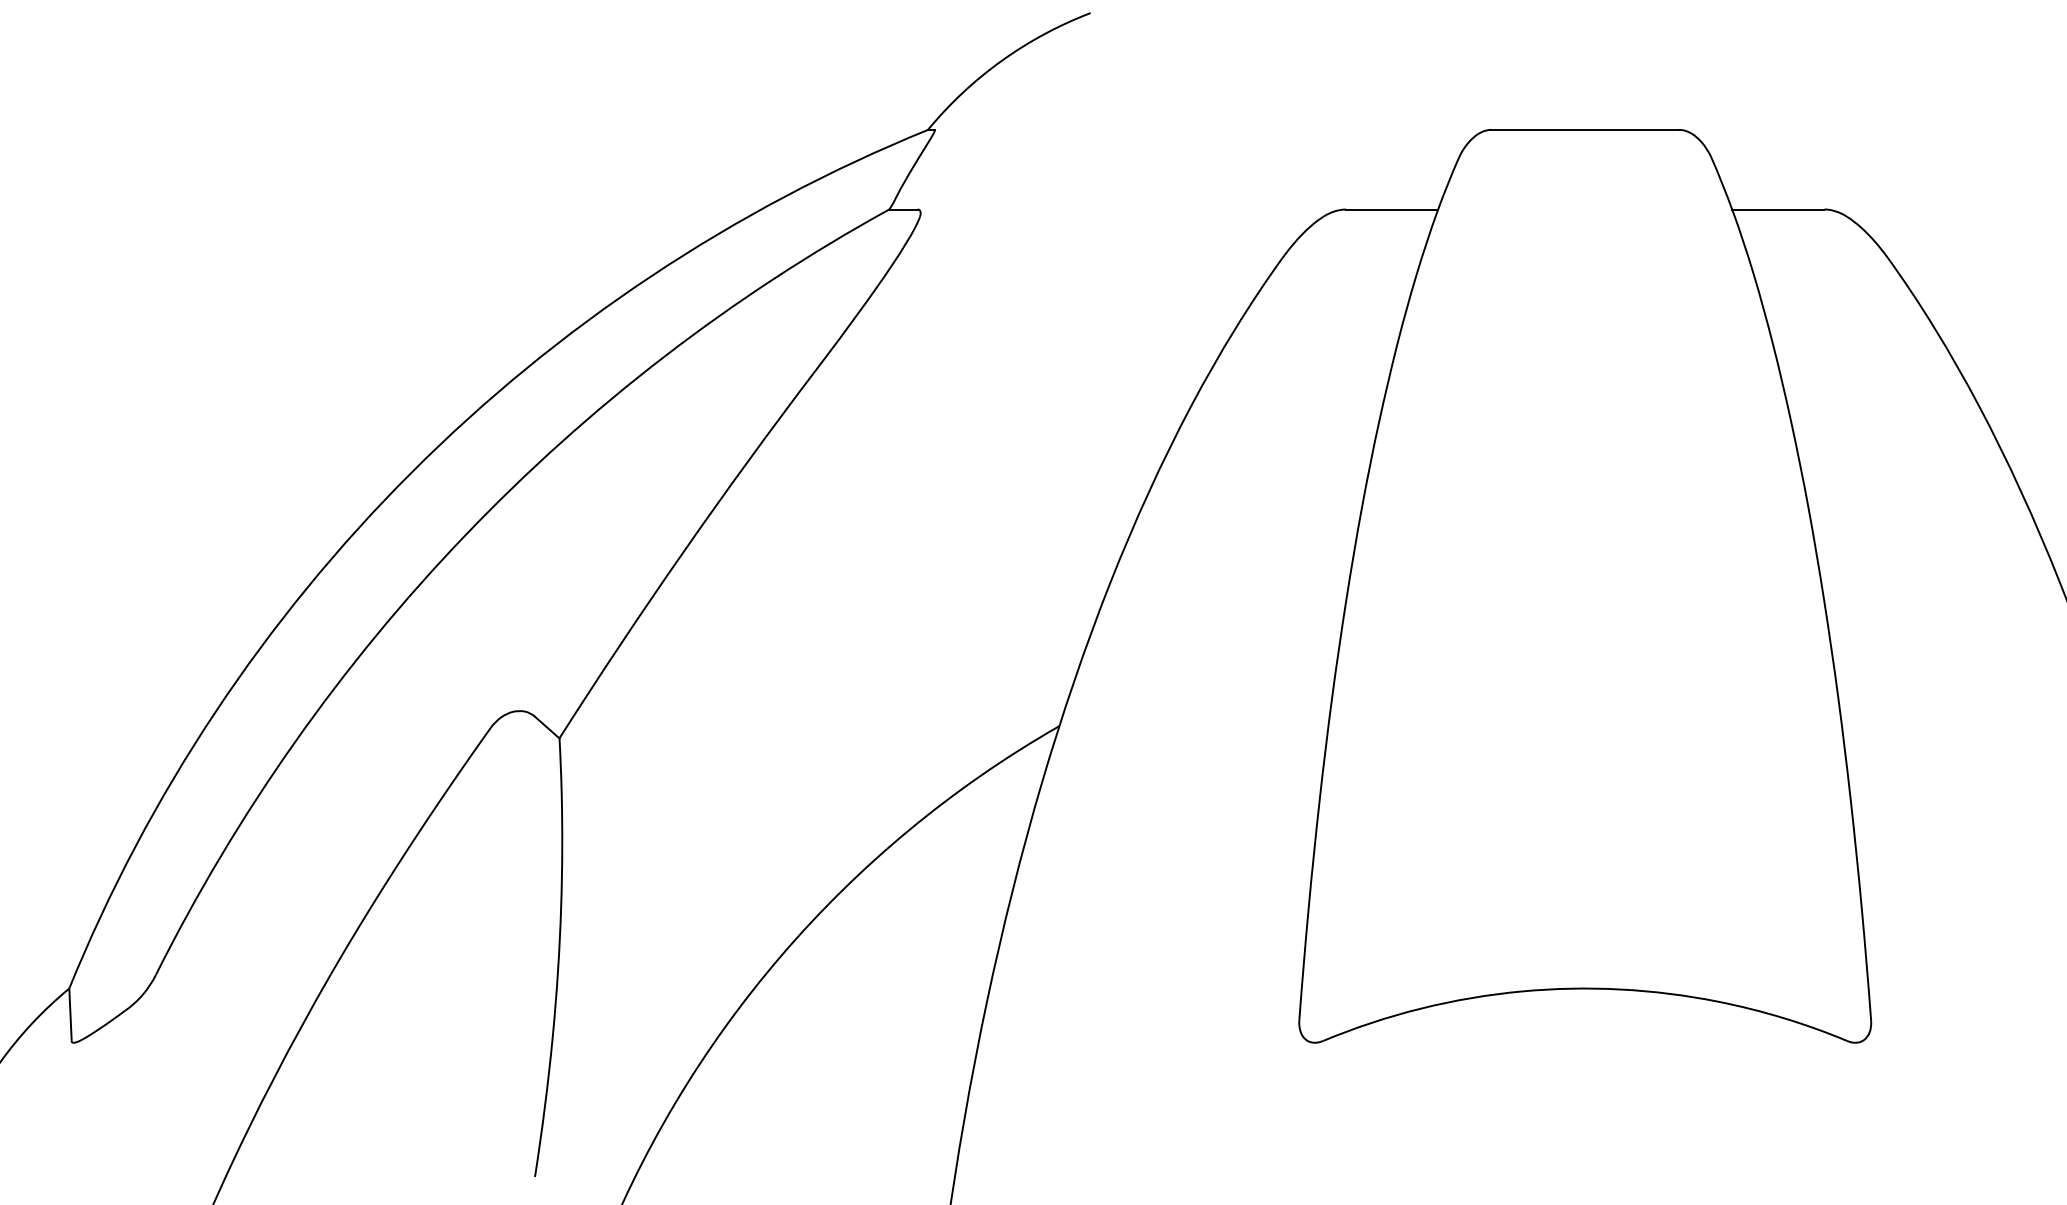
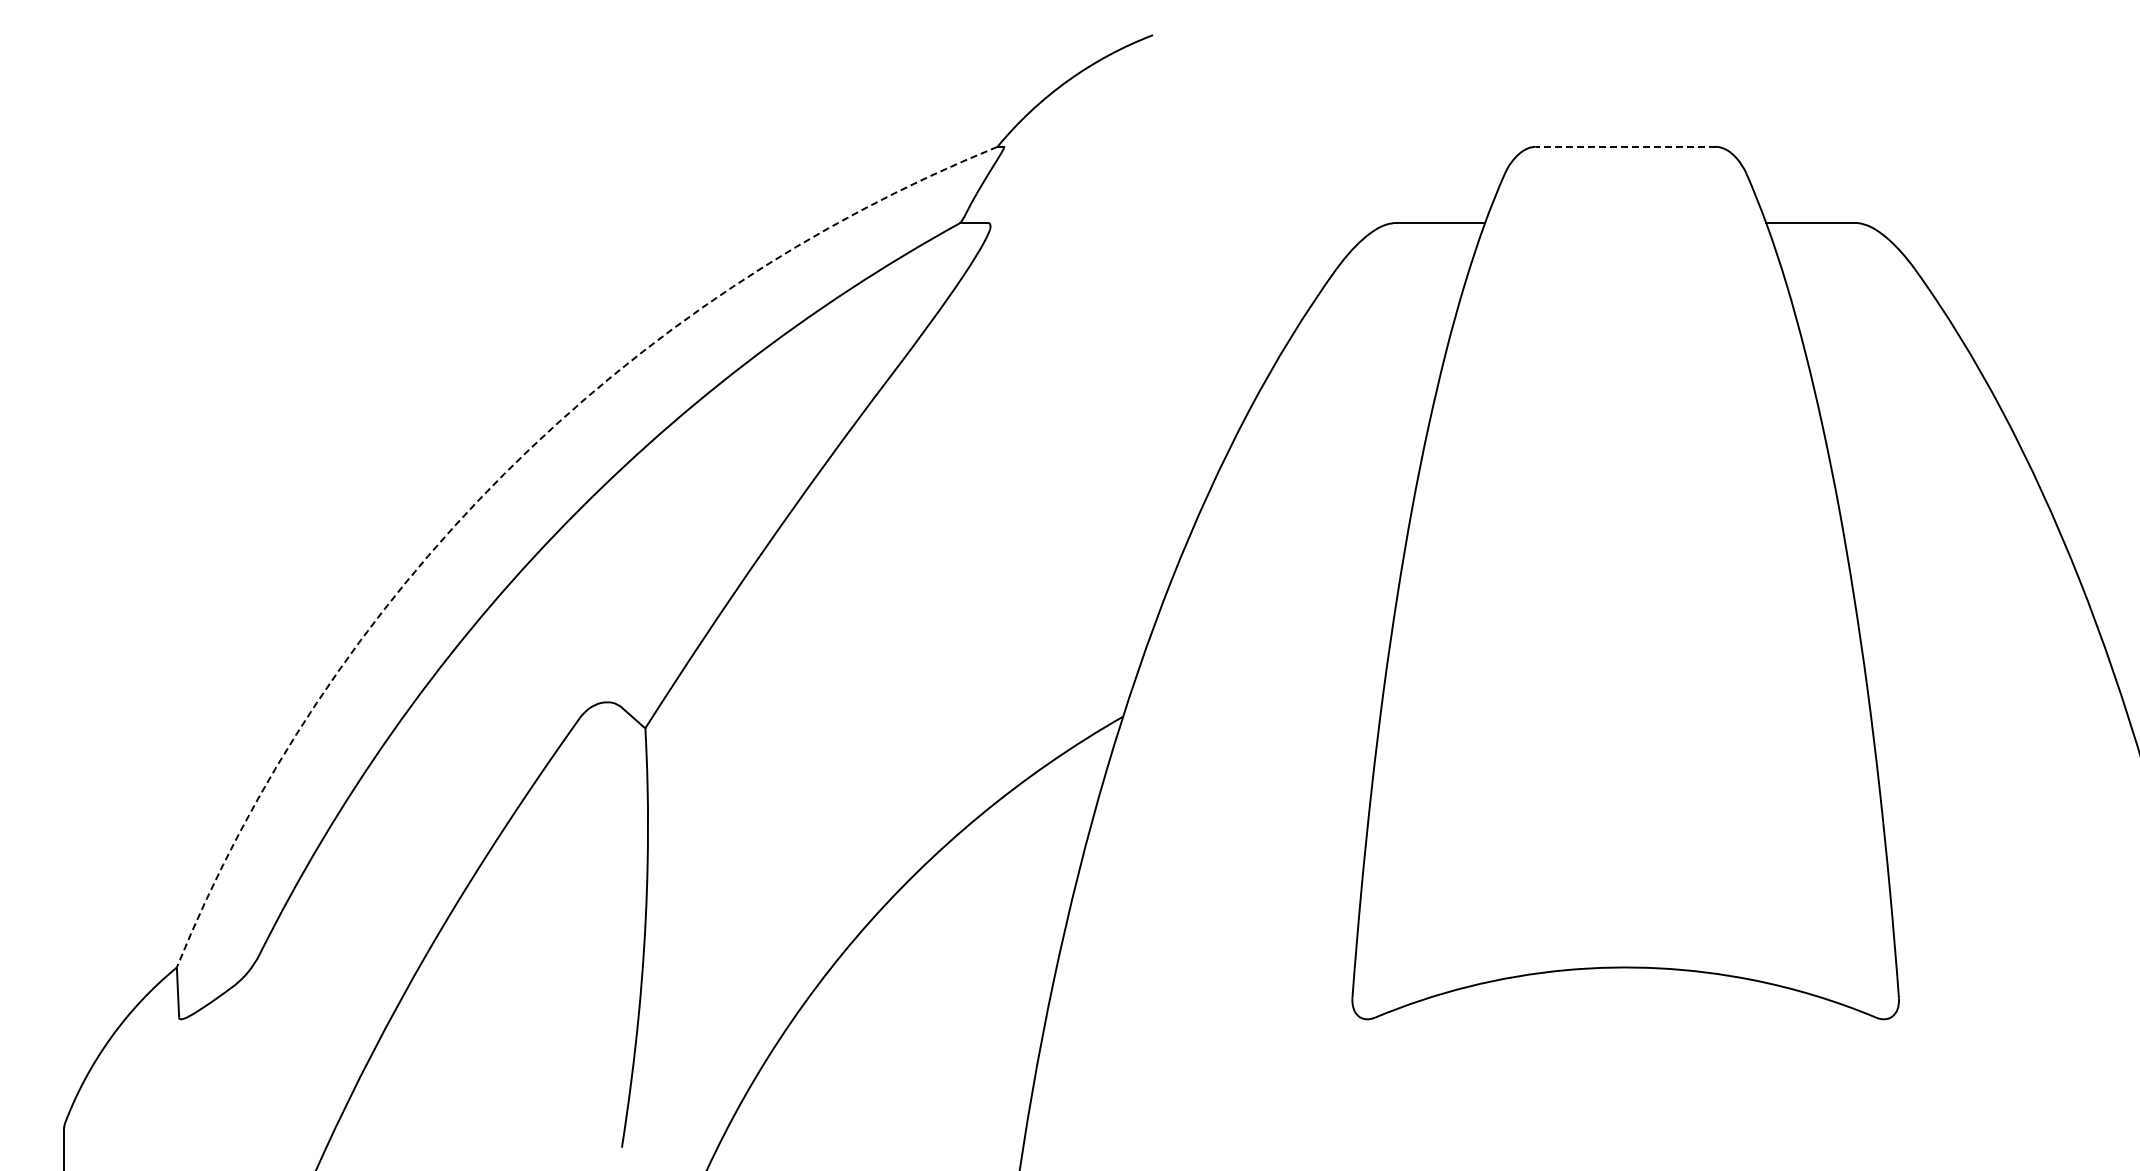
line: (1585, 129) -> (1625, 146), solid -> dashed
arc: (412, 472) -> (504, 474), solid -> dashed

